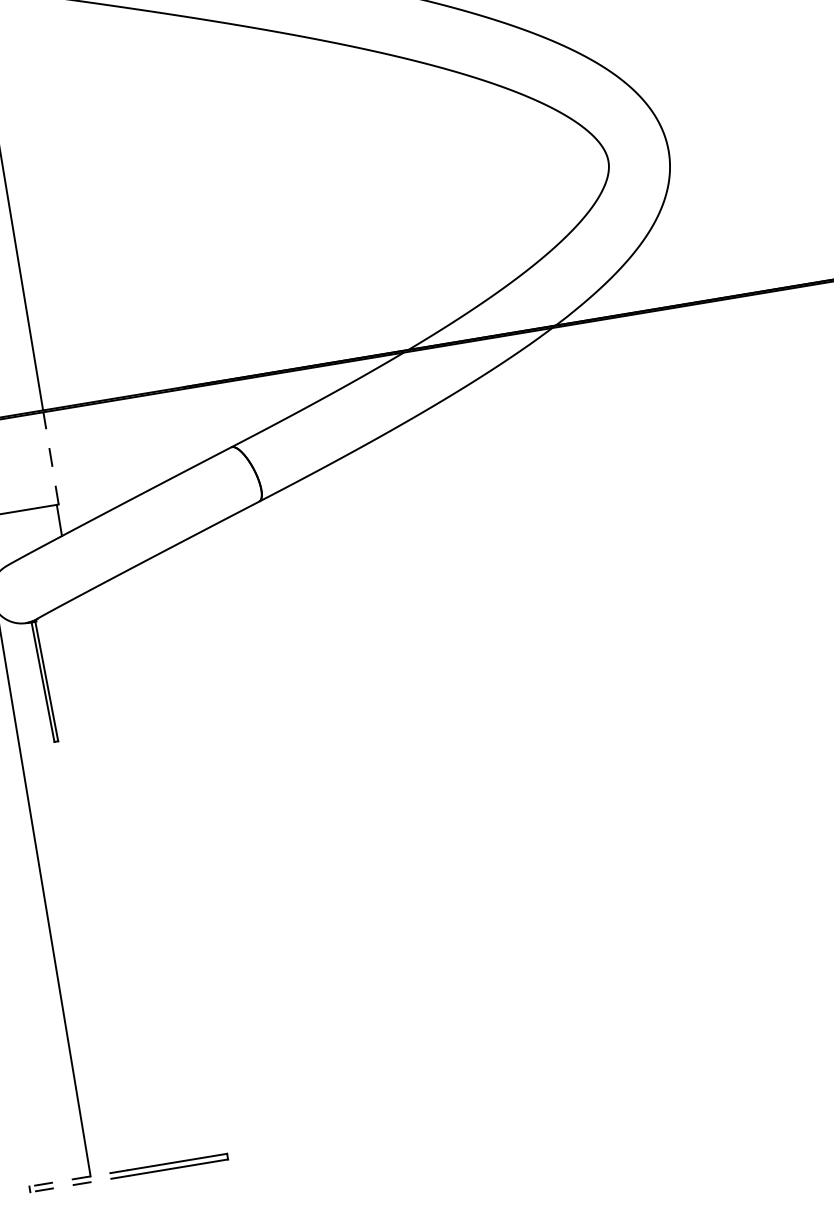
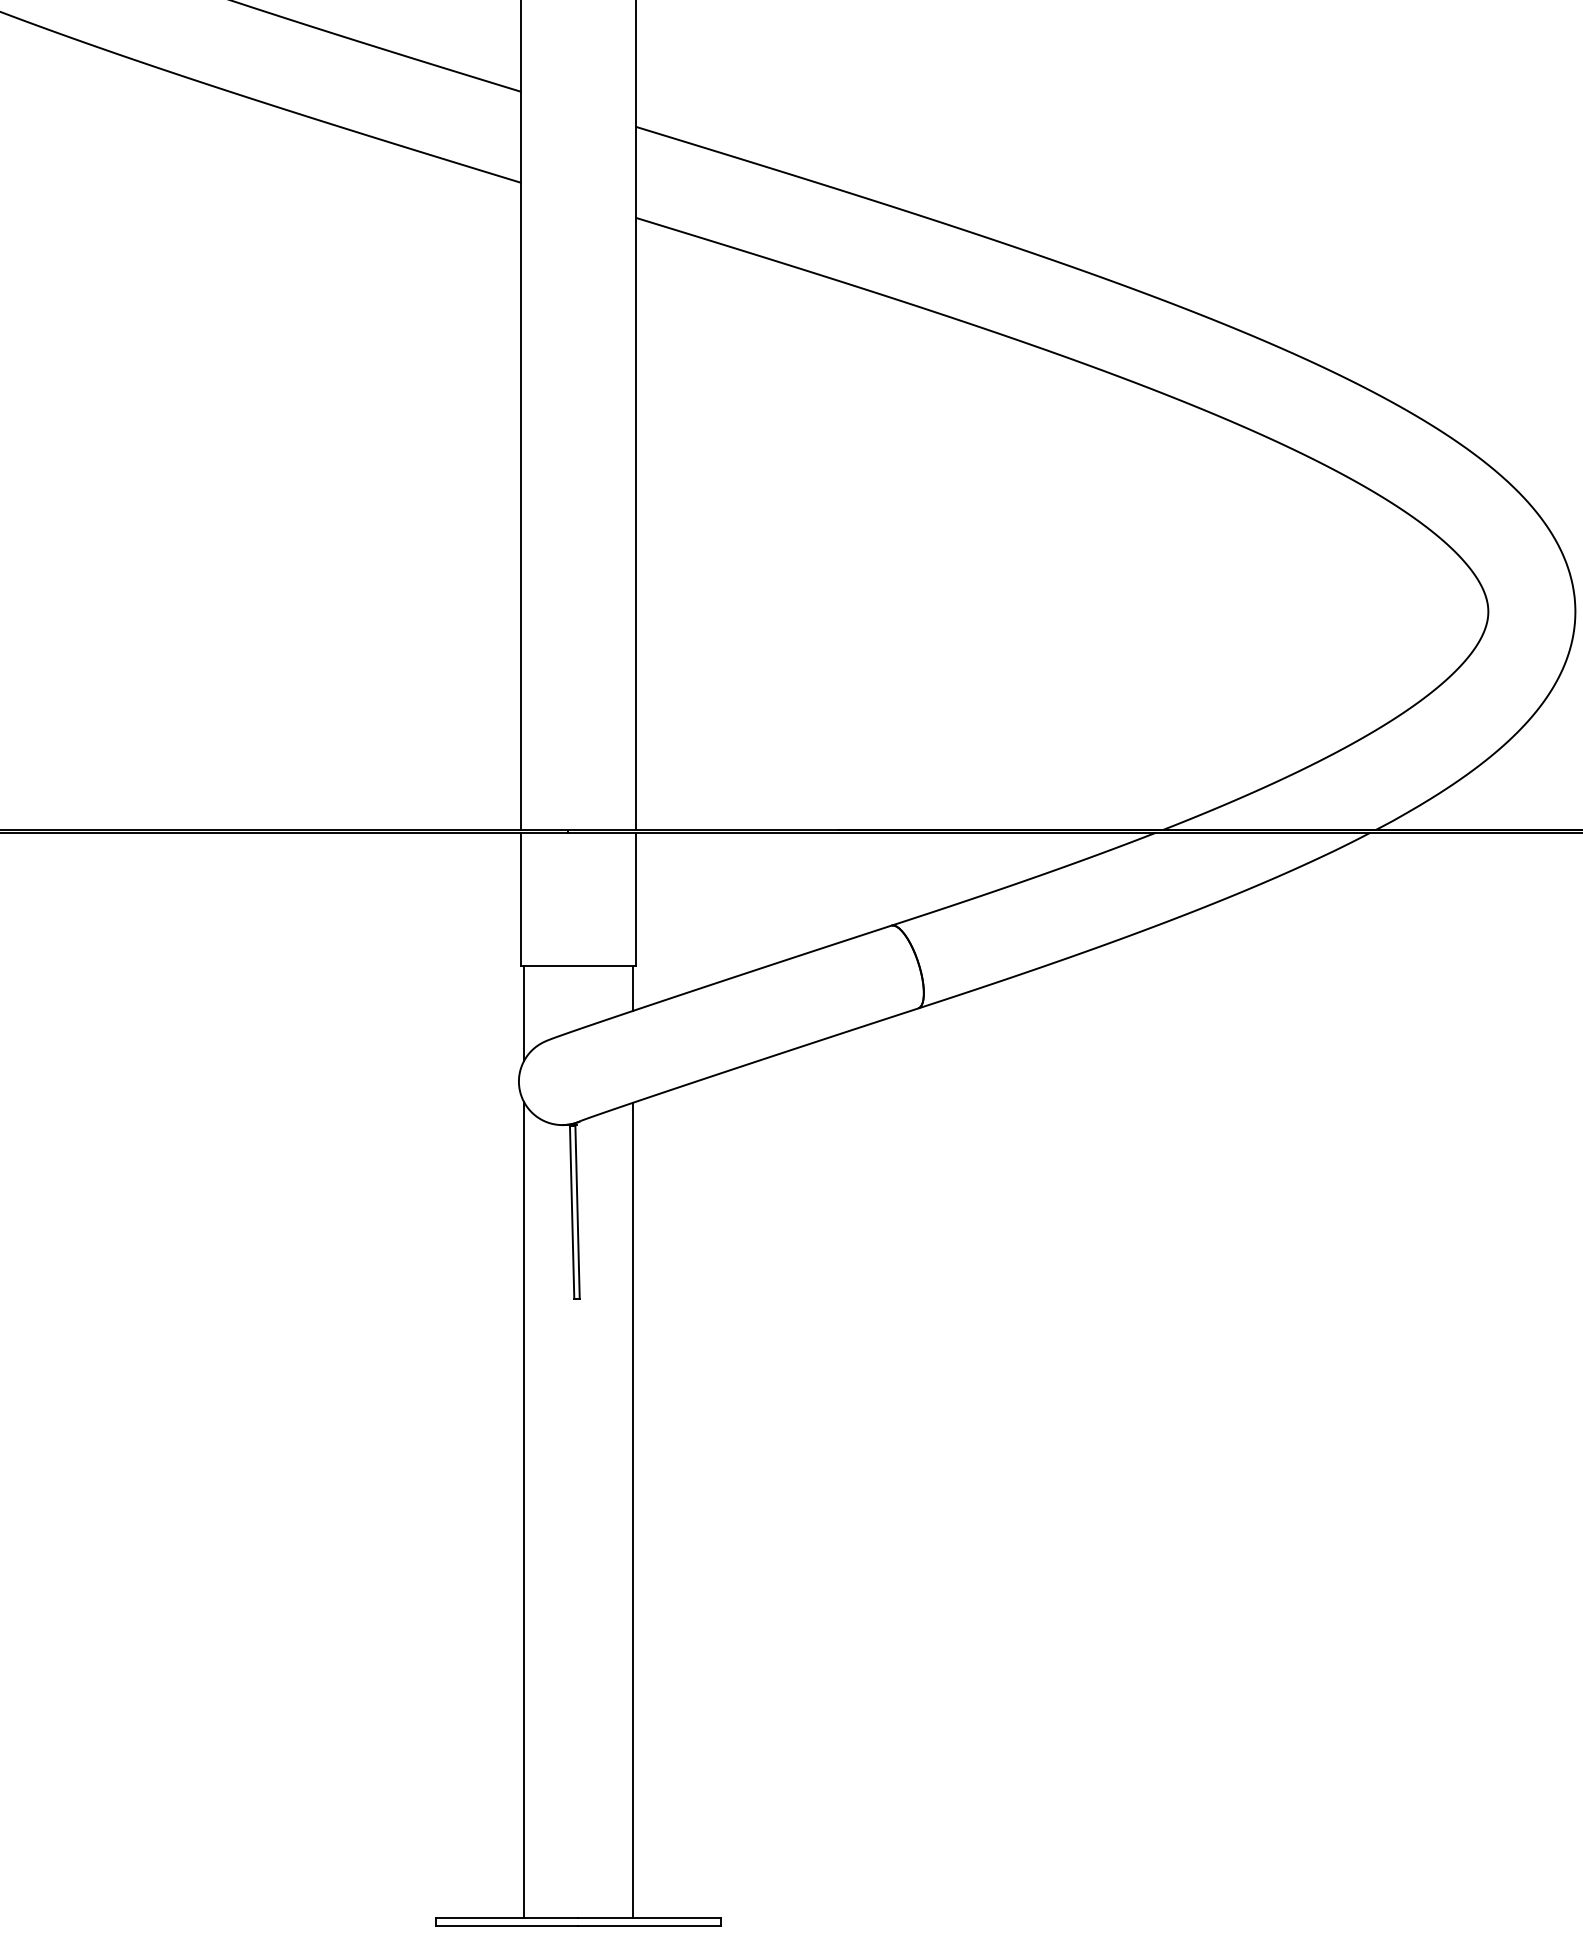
line: (51, 458) -> (635, 899), dashed -> solid
line: (118, 881) -> (632, 1509), added
line: (78, 1178) -> (506, 1917), dashed -> solid
line: (79, 1184) -> (506, 1926), dashed -> solid

